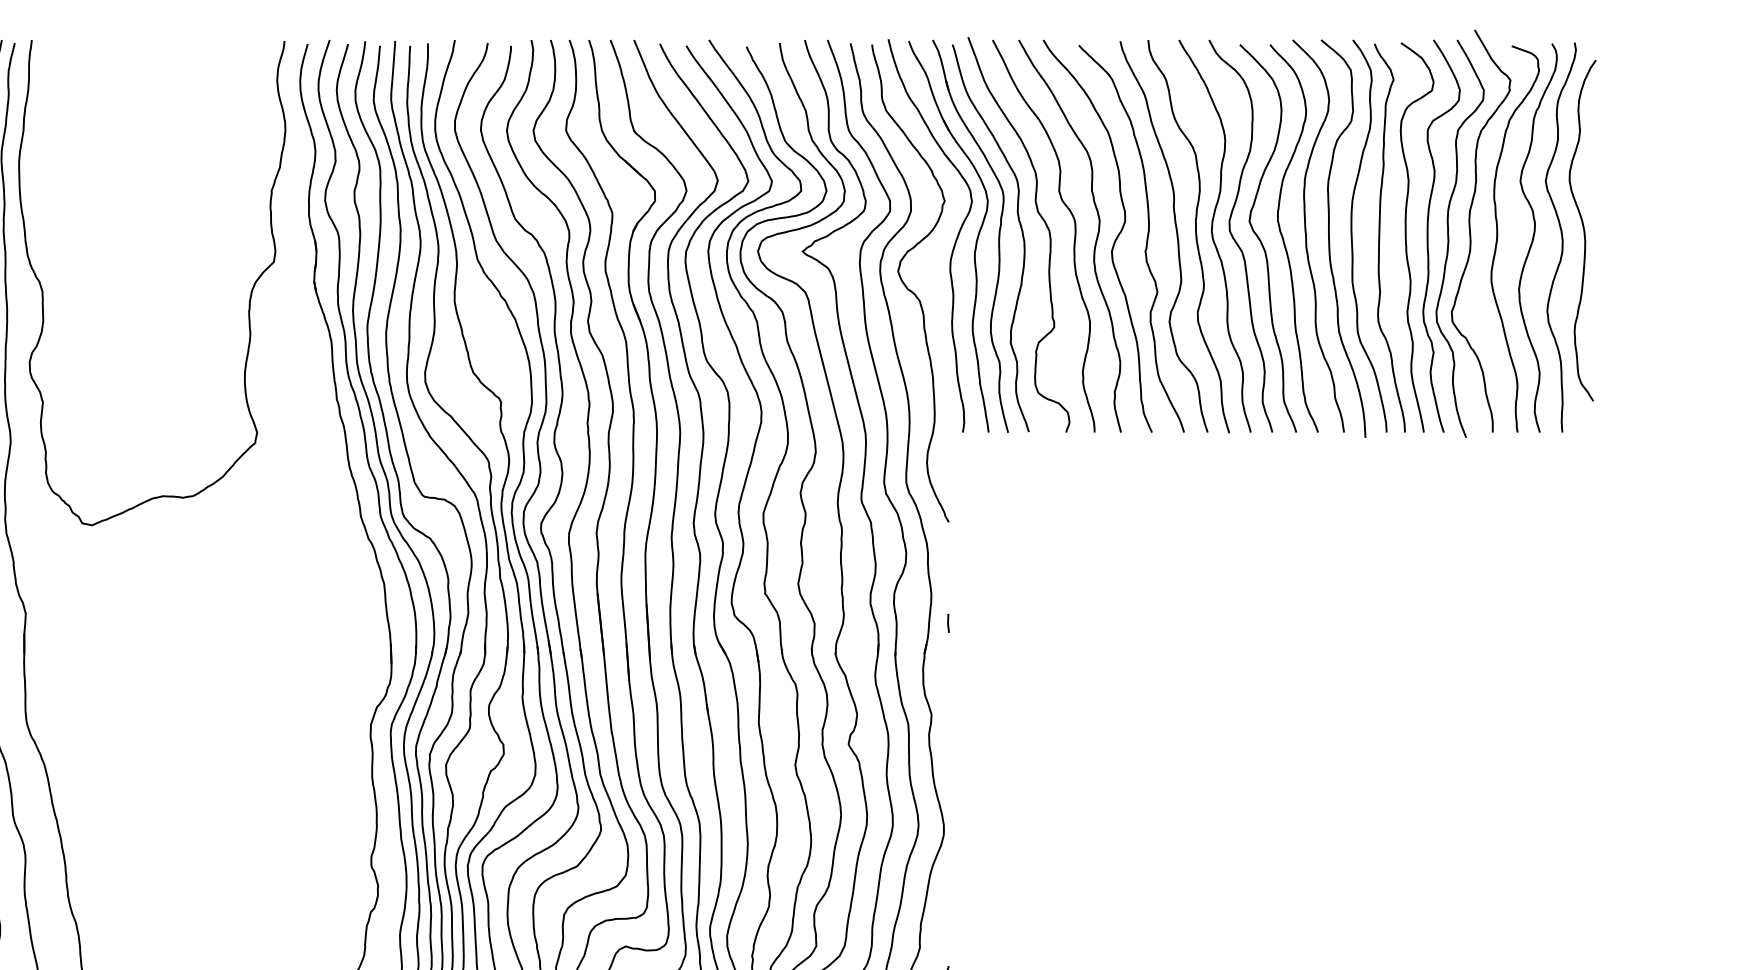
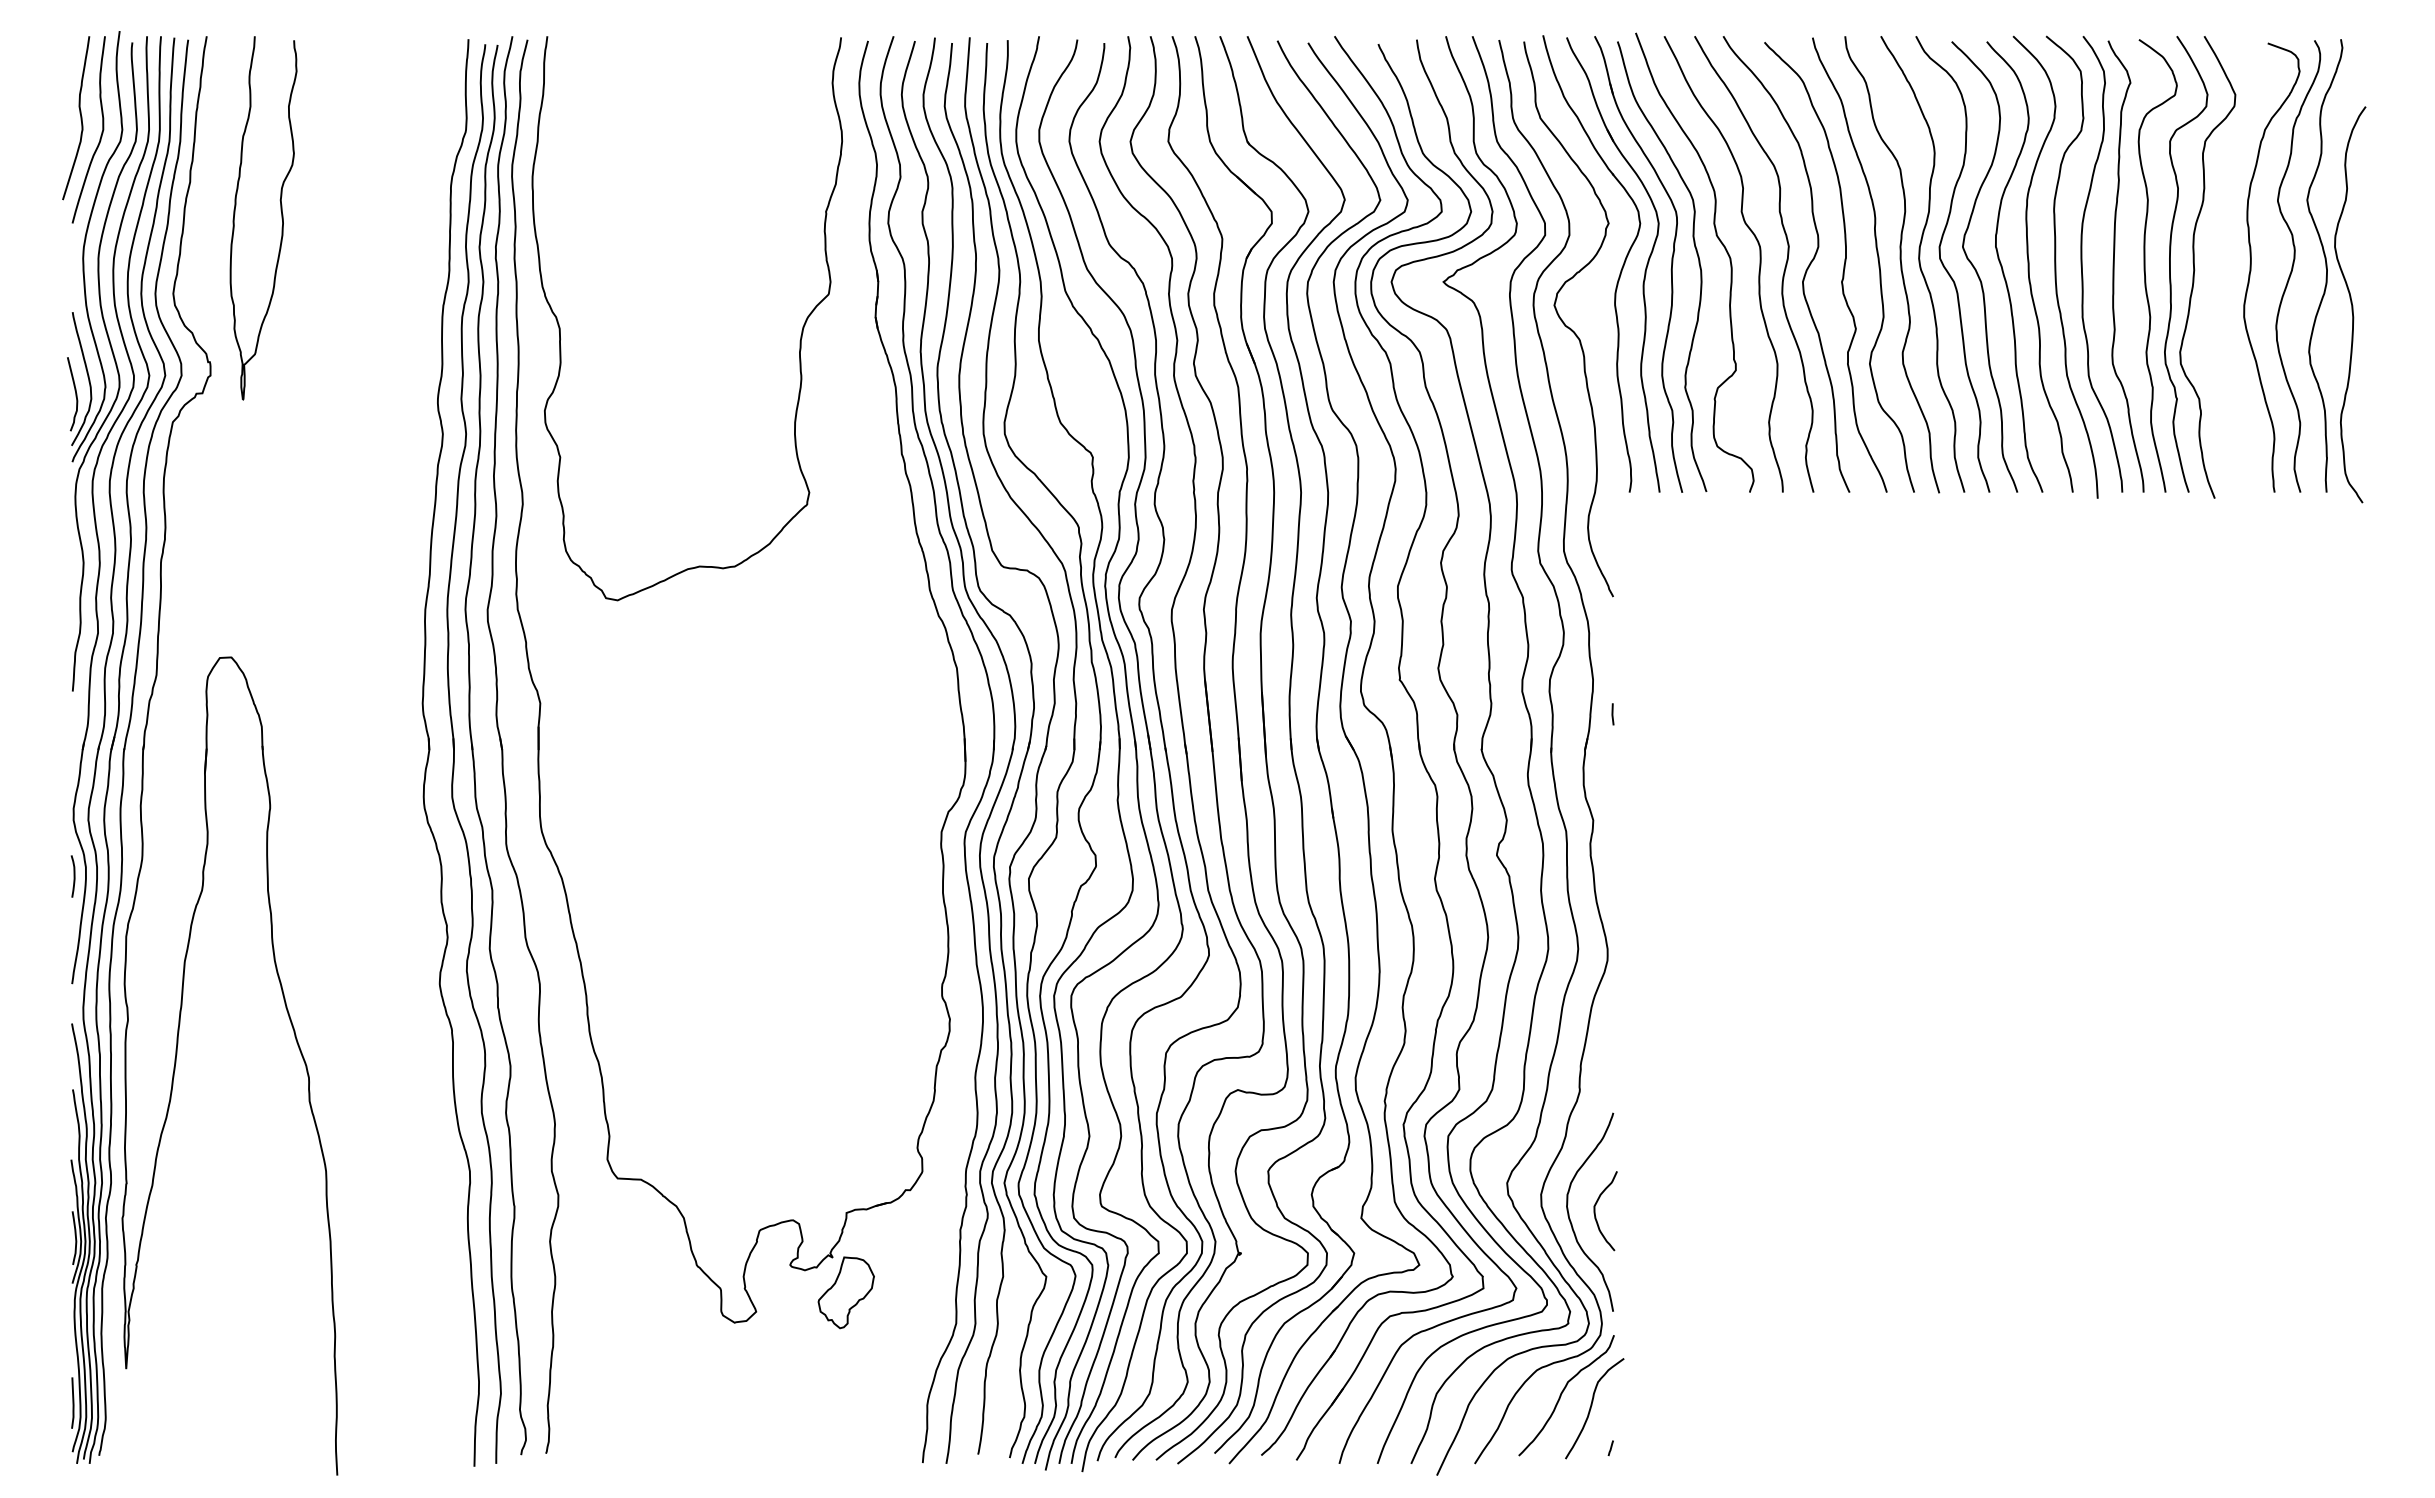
curve: (1582, 229) -> (2350, 303), moved
curve: (1471, 231) -> (2220, 258), removed

